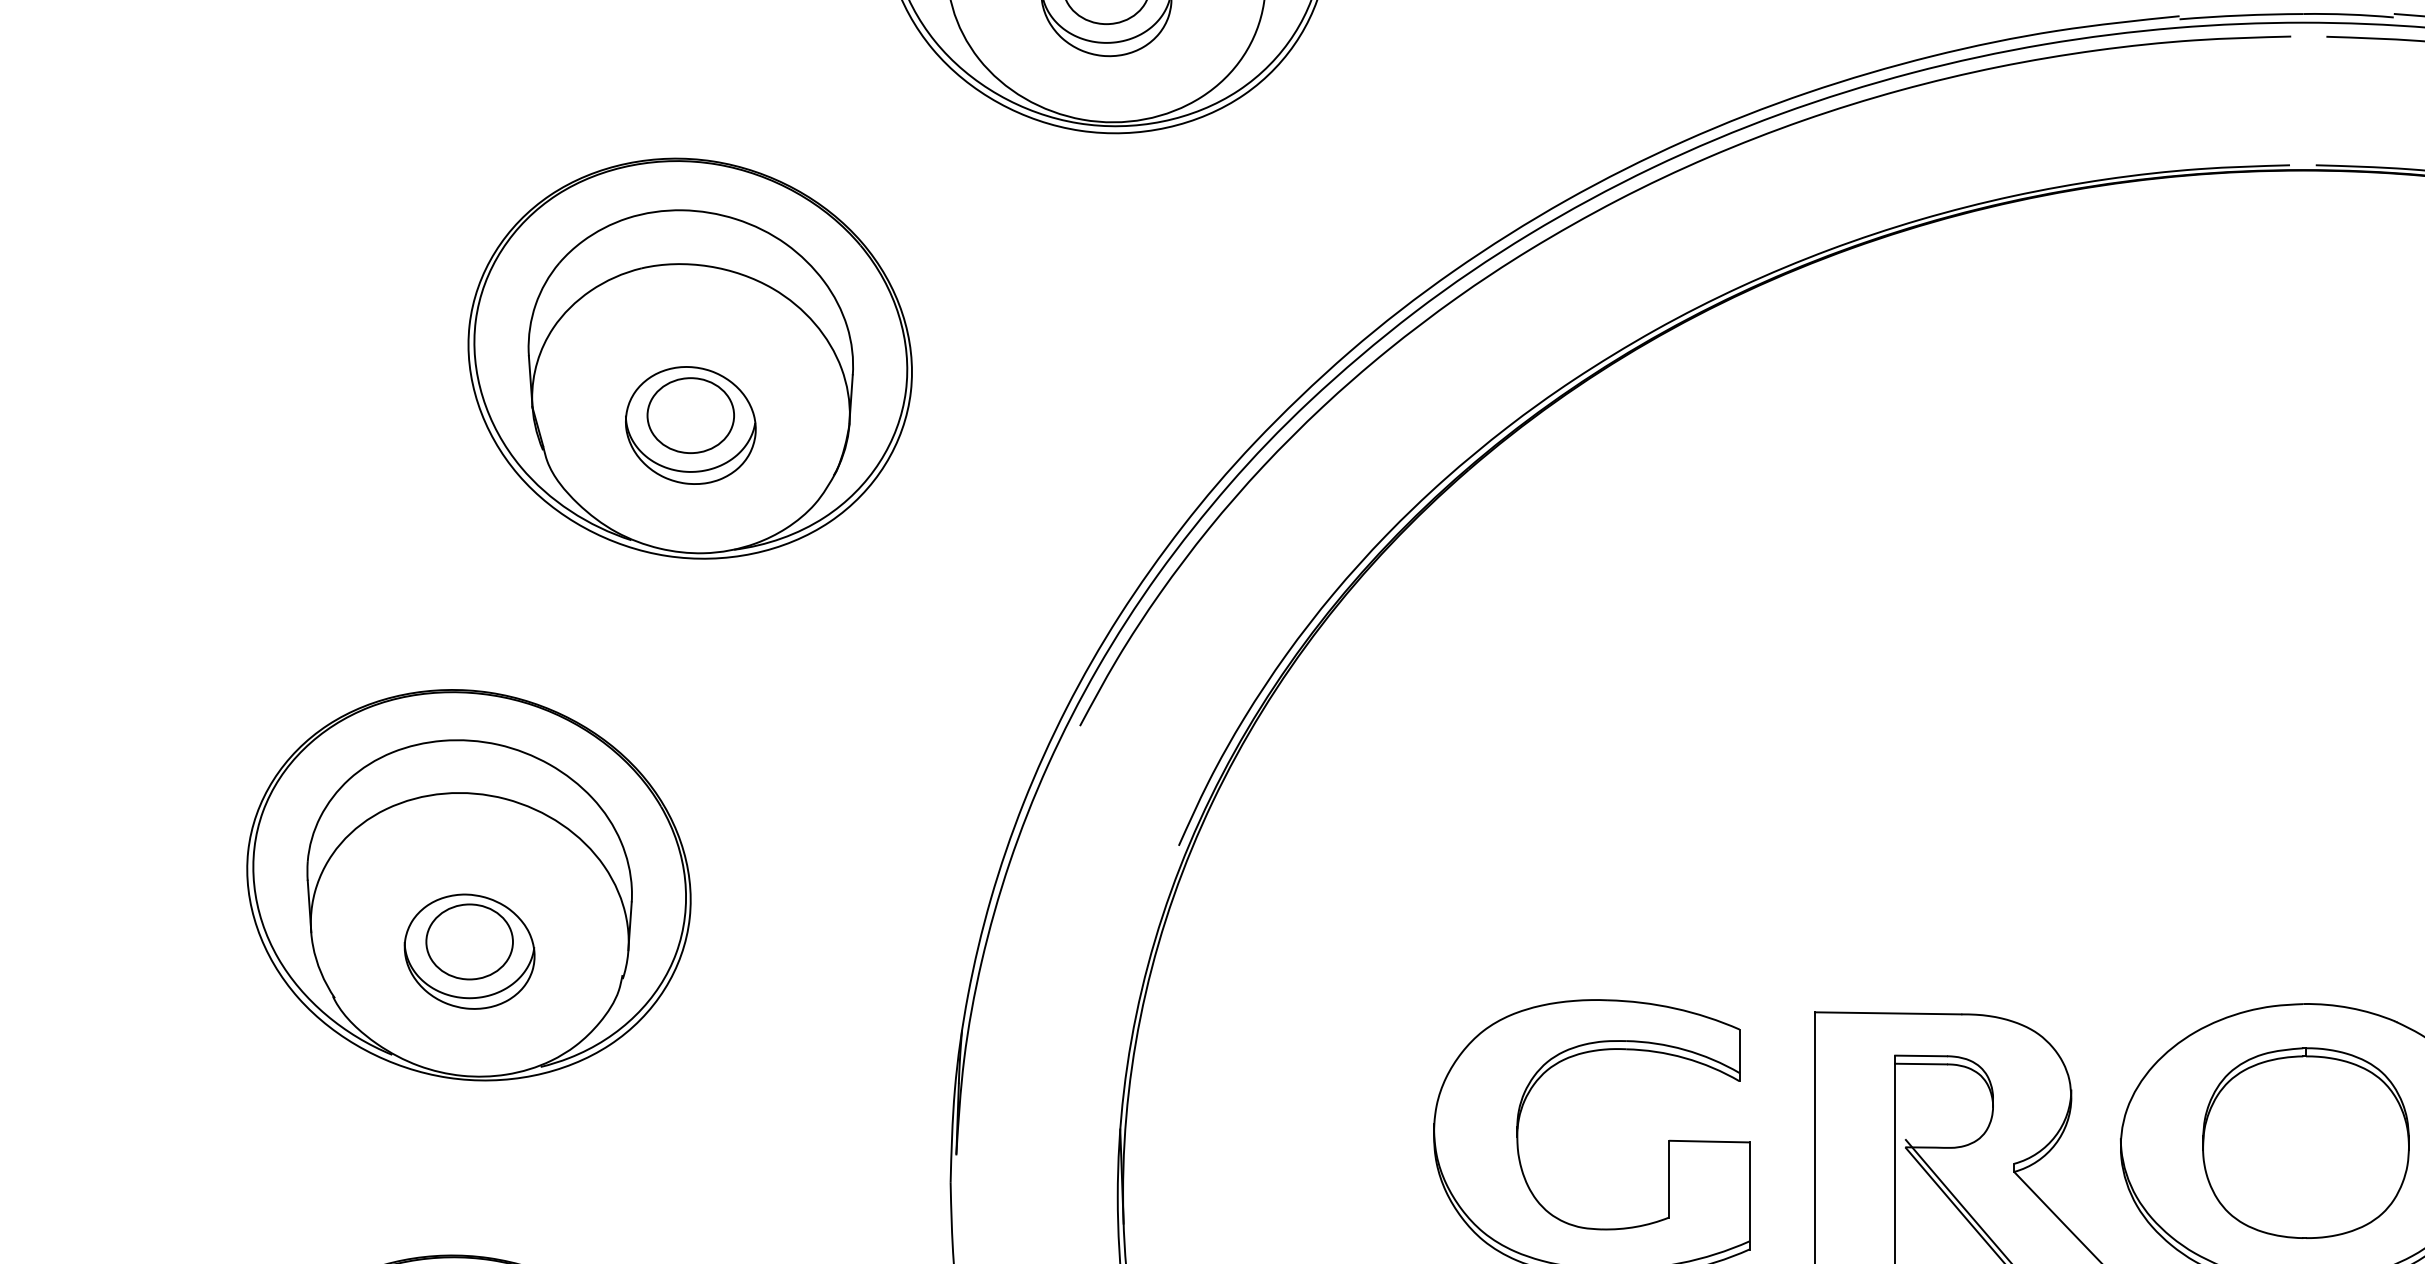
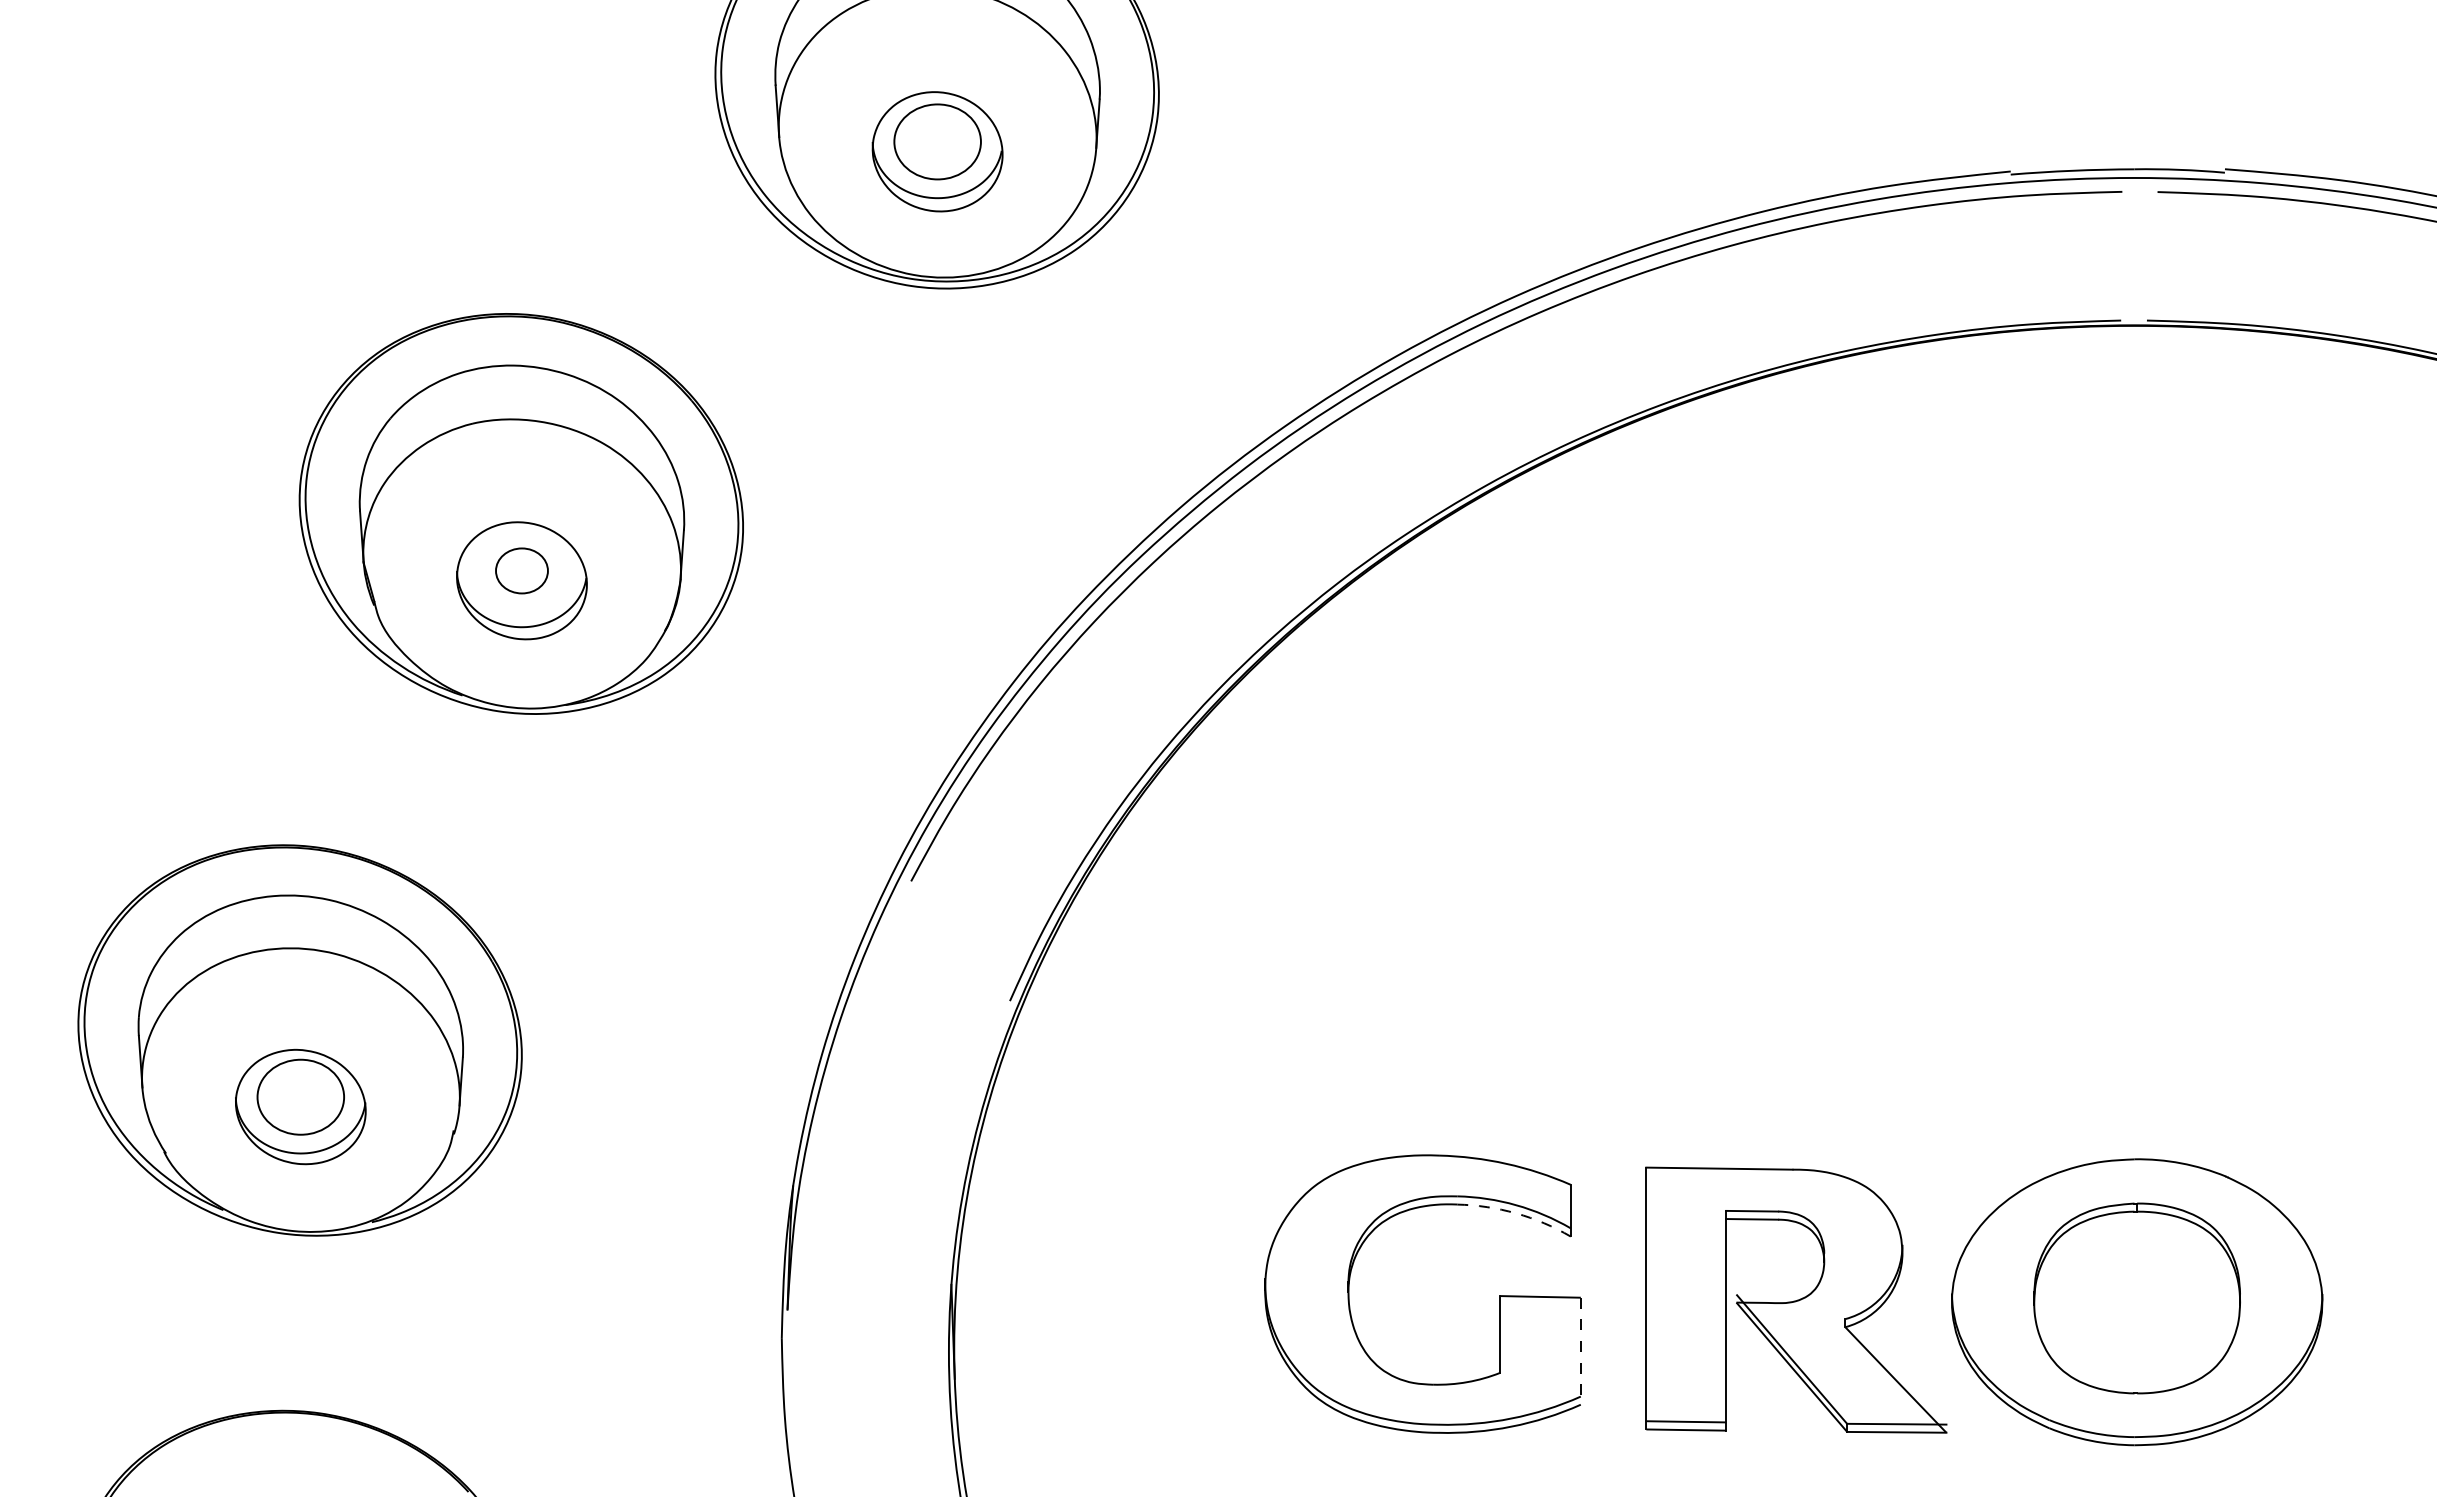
part: (690, 415) -> (521, 570), size x0.6
arc: (1685, 1058) -> (1516, 1213), solid -> dashed
line: (1749, 1196) -> (1580, 1351), solid -> dashed

